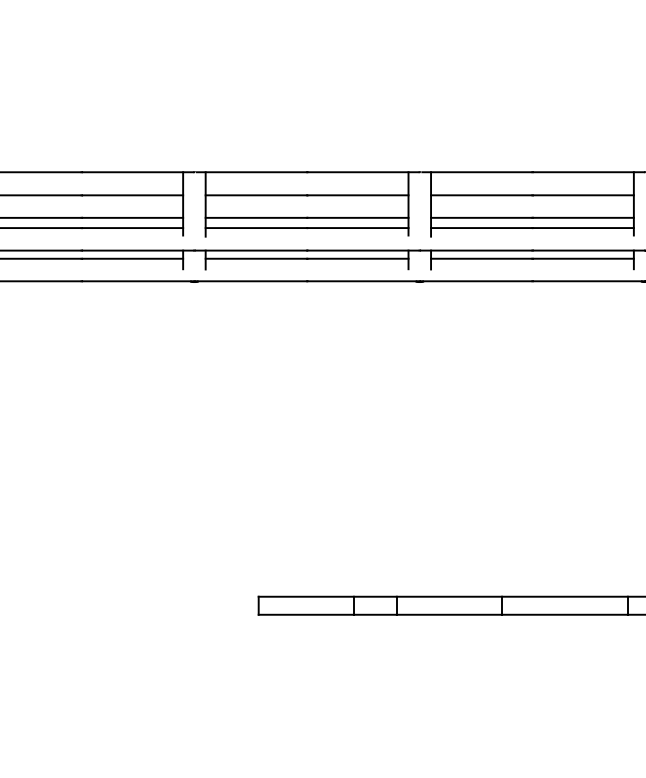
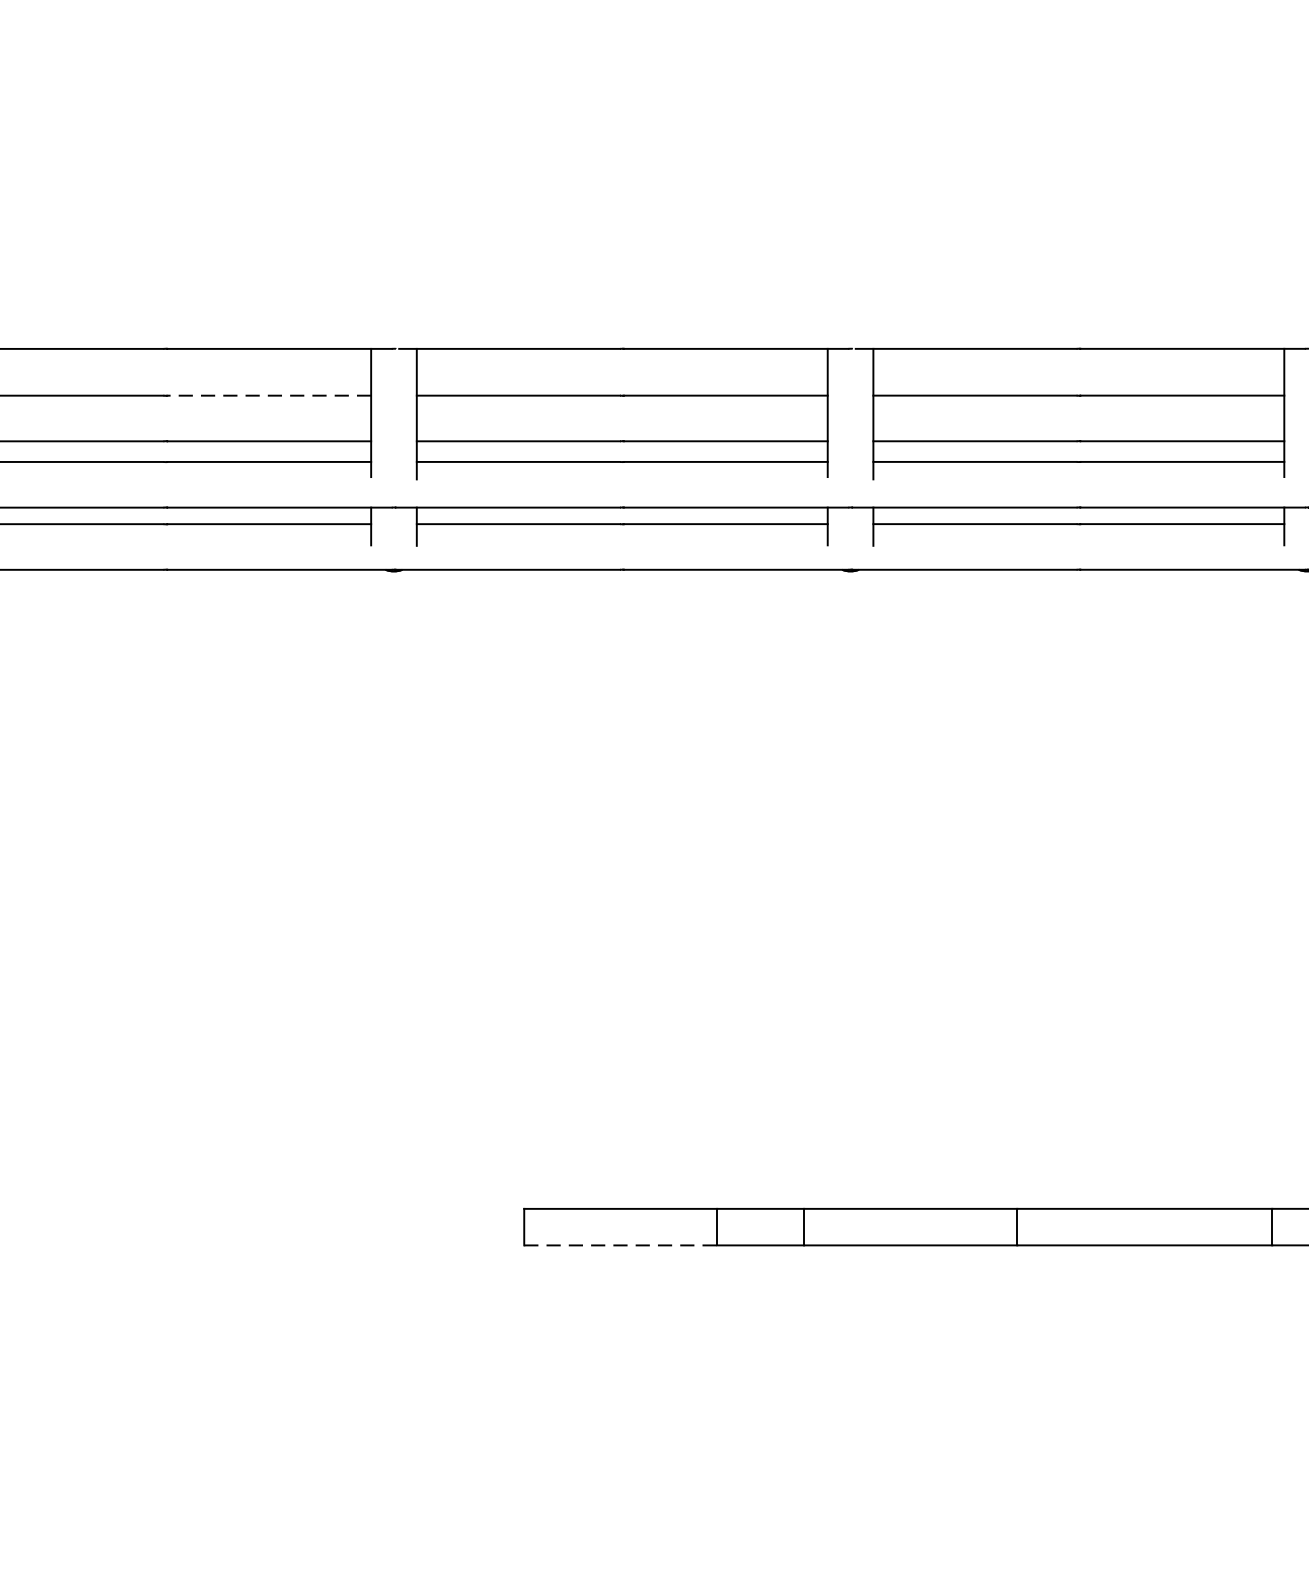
line: (132, 195) -> (268, 395), solid -> dashed
line: (306, 614) -> (621, 1244), solid -> dashed

